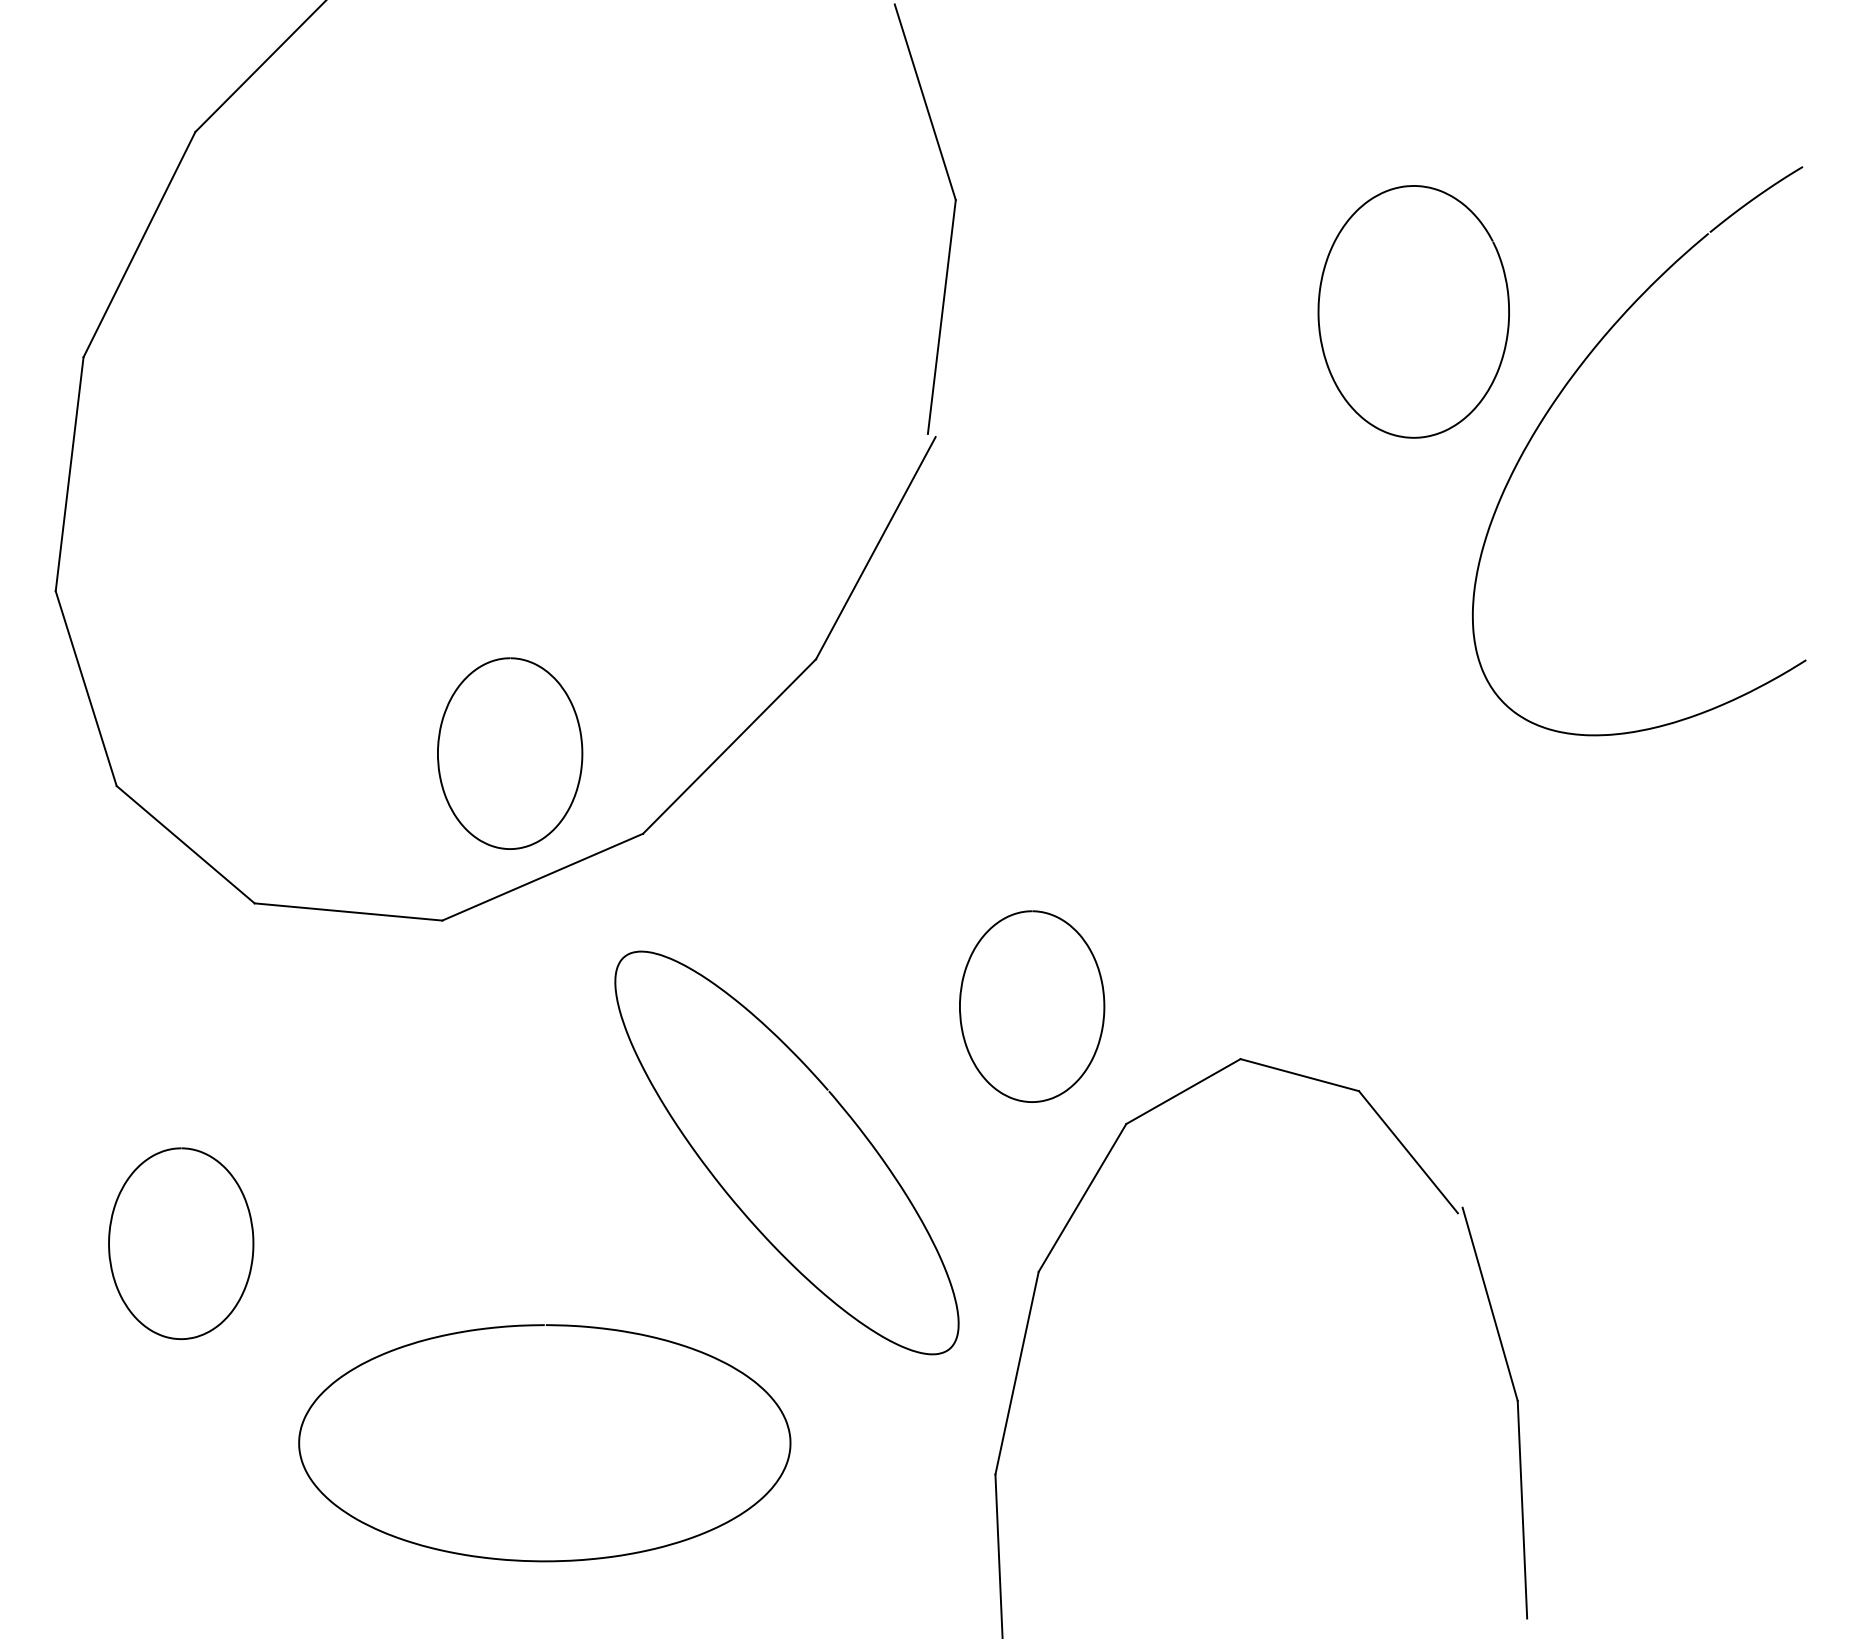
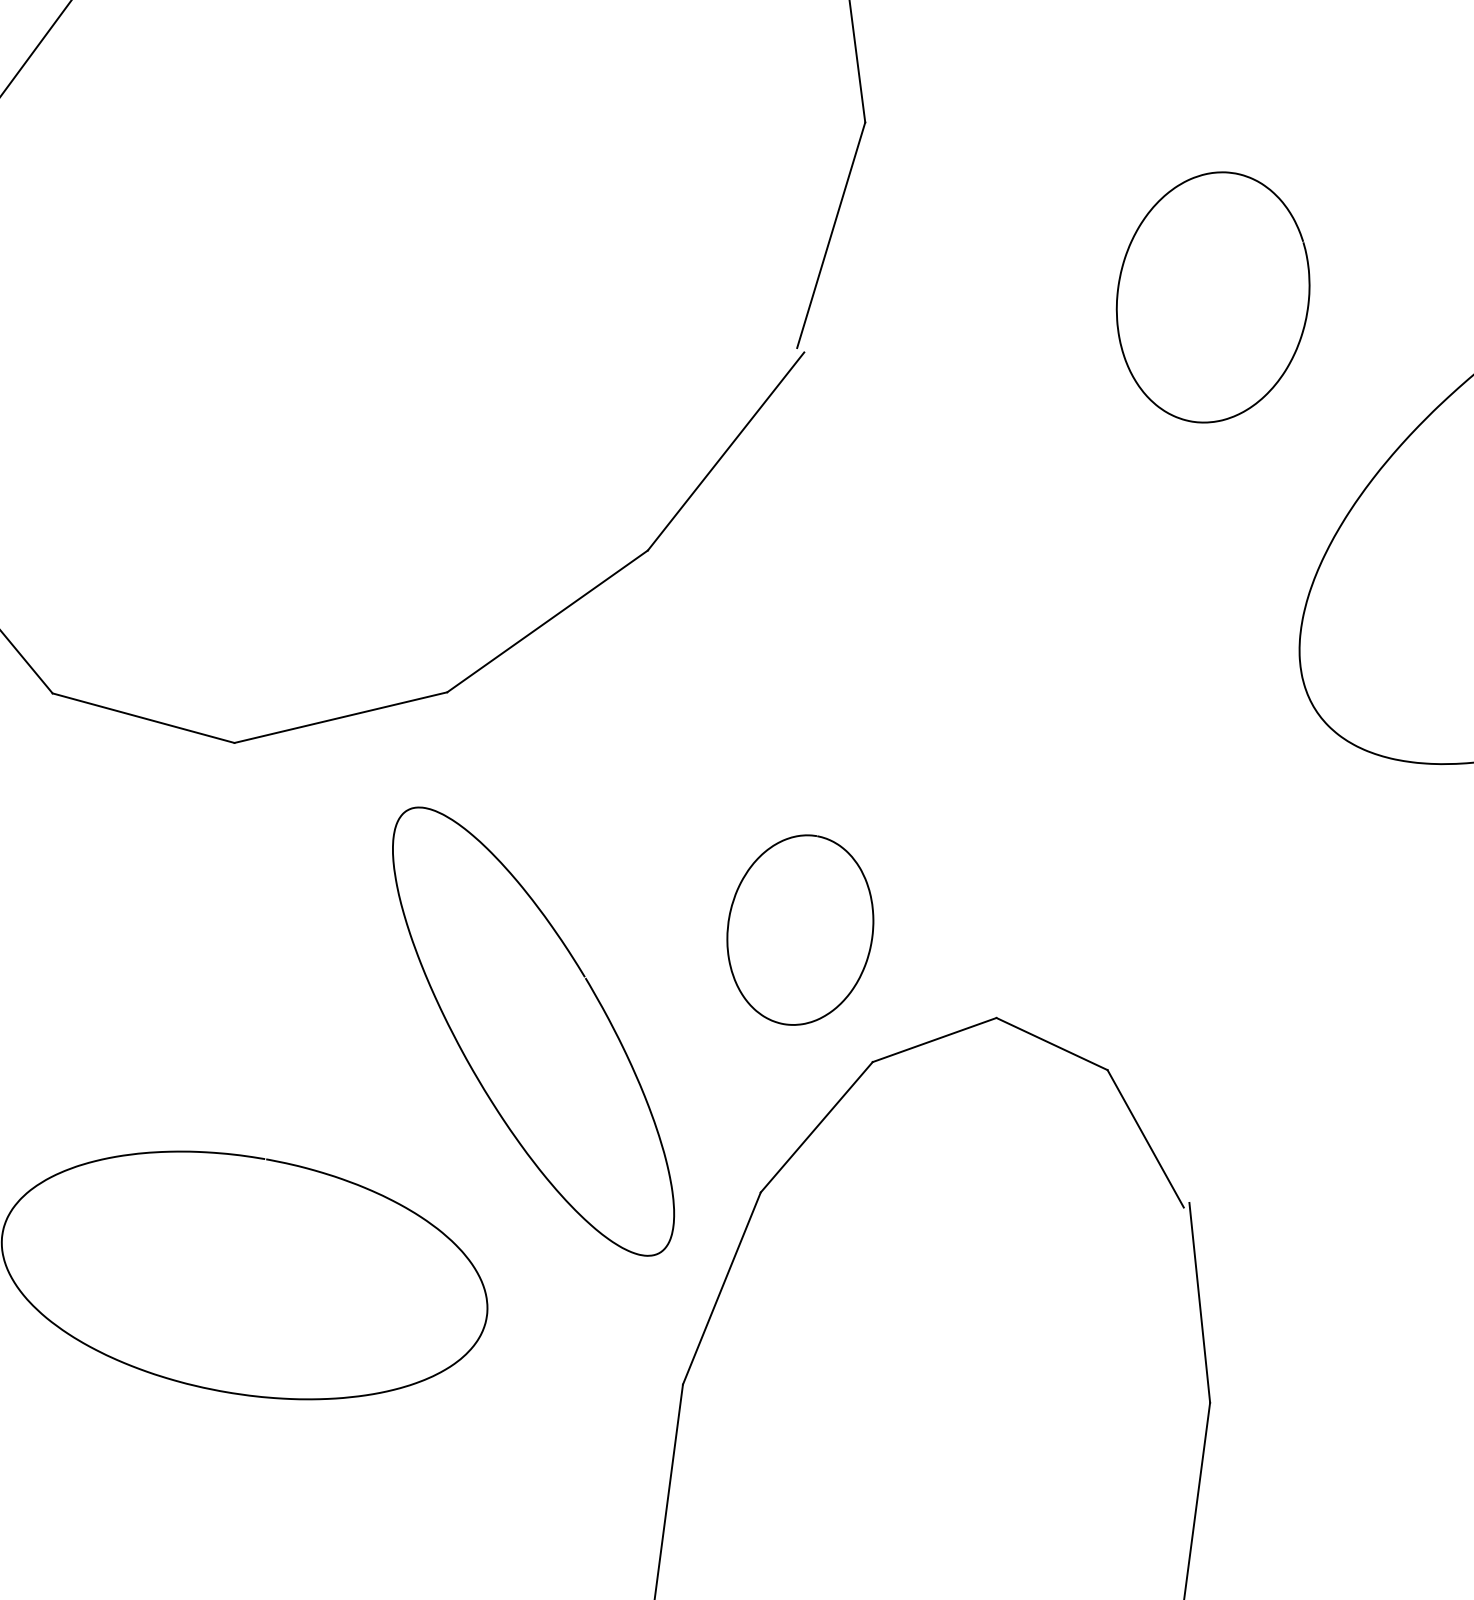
curve: (1319, 311) -> (1120, 280), moved
curve: (581, 753) -> (400, 602), removed

